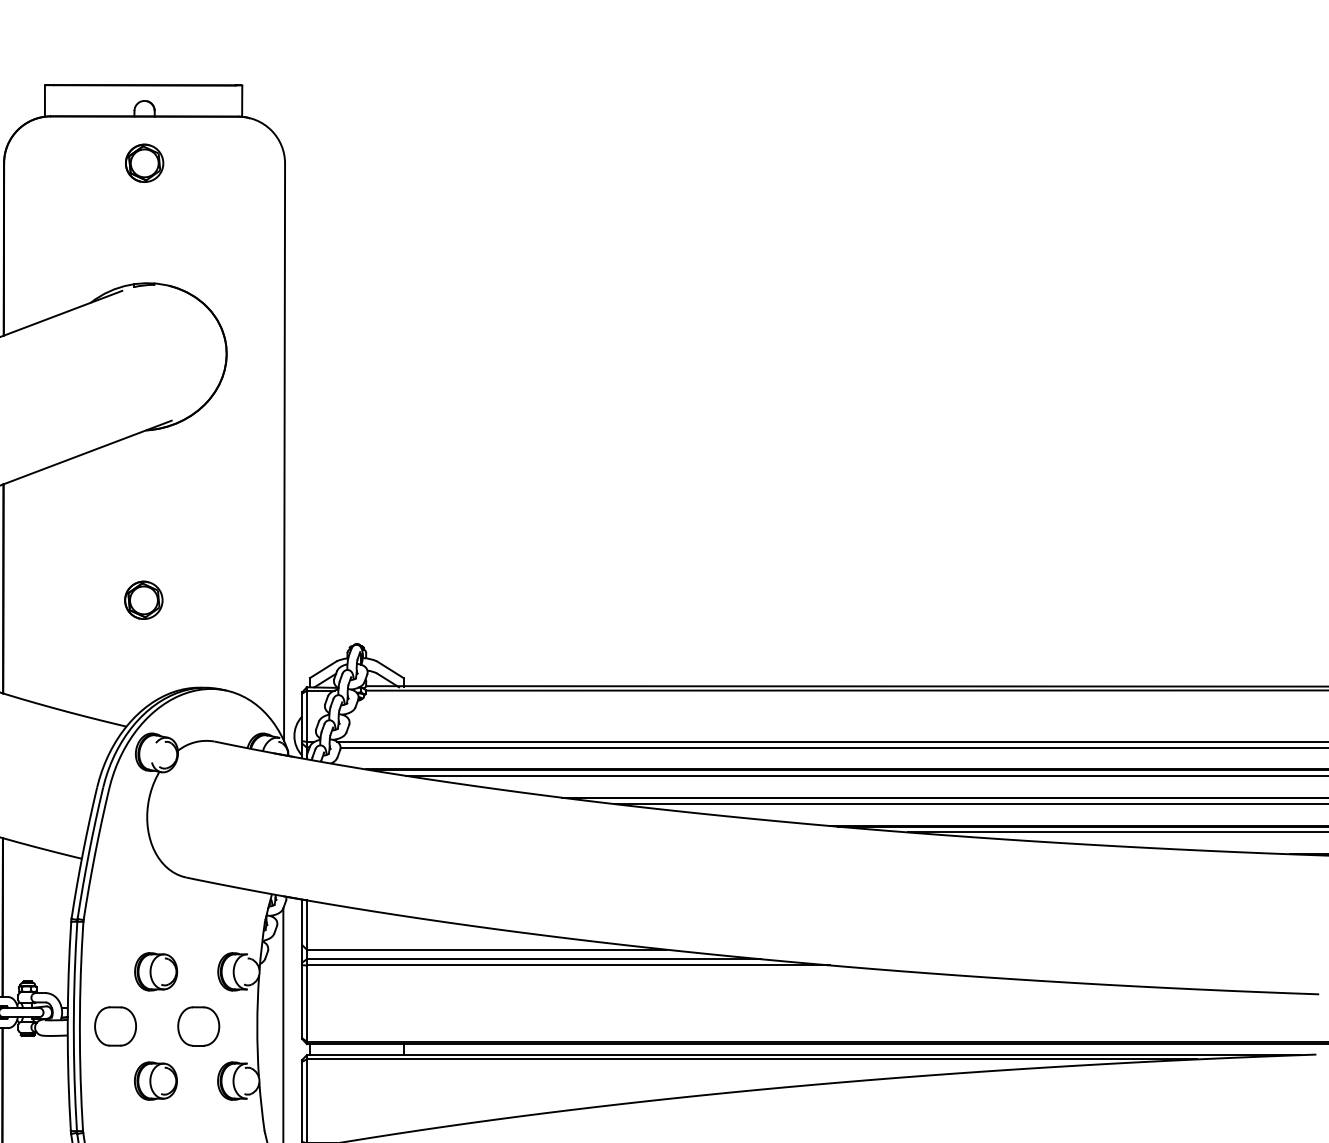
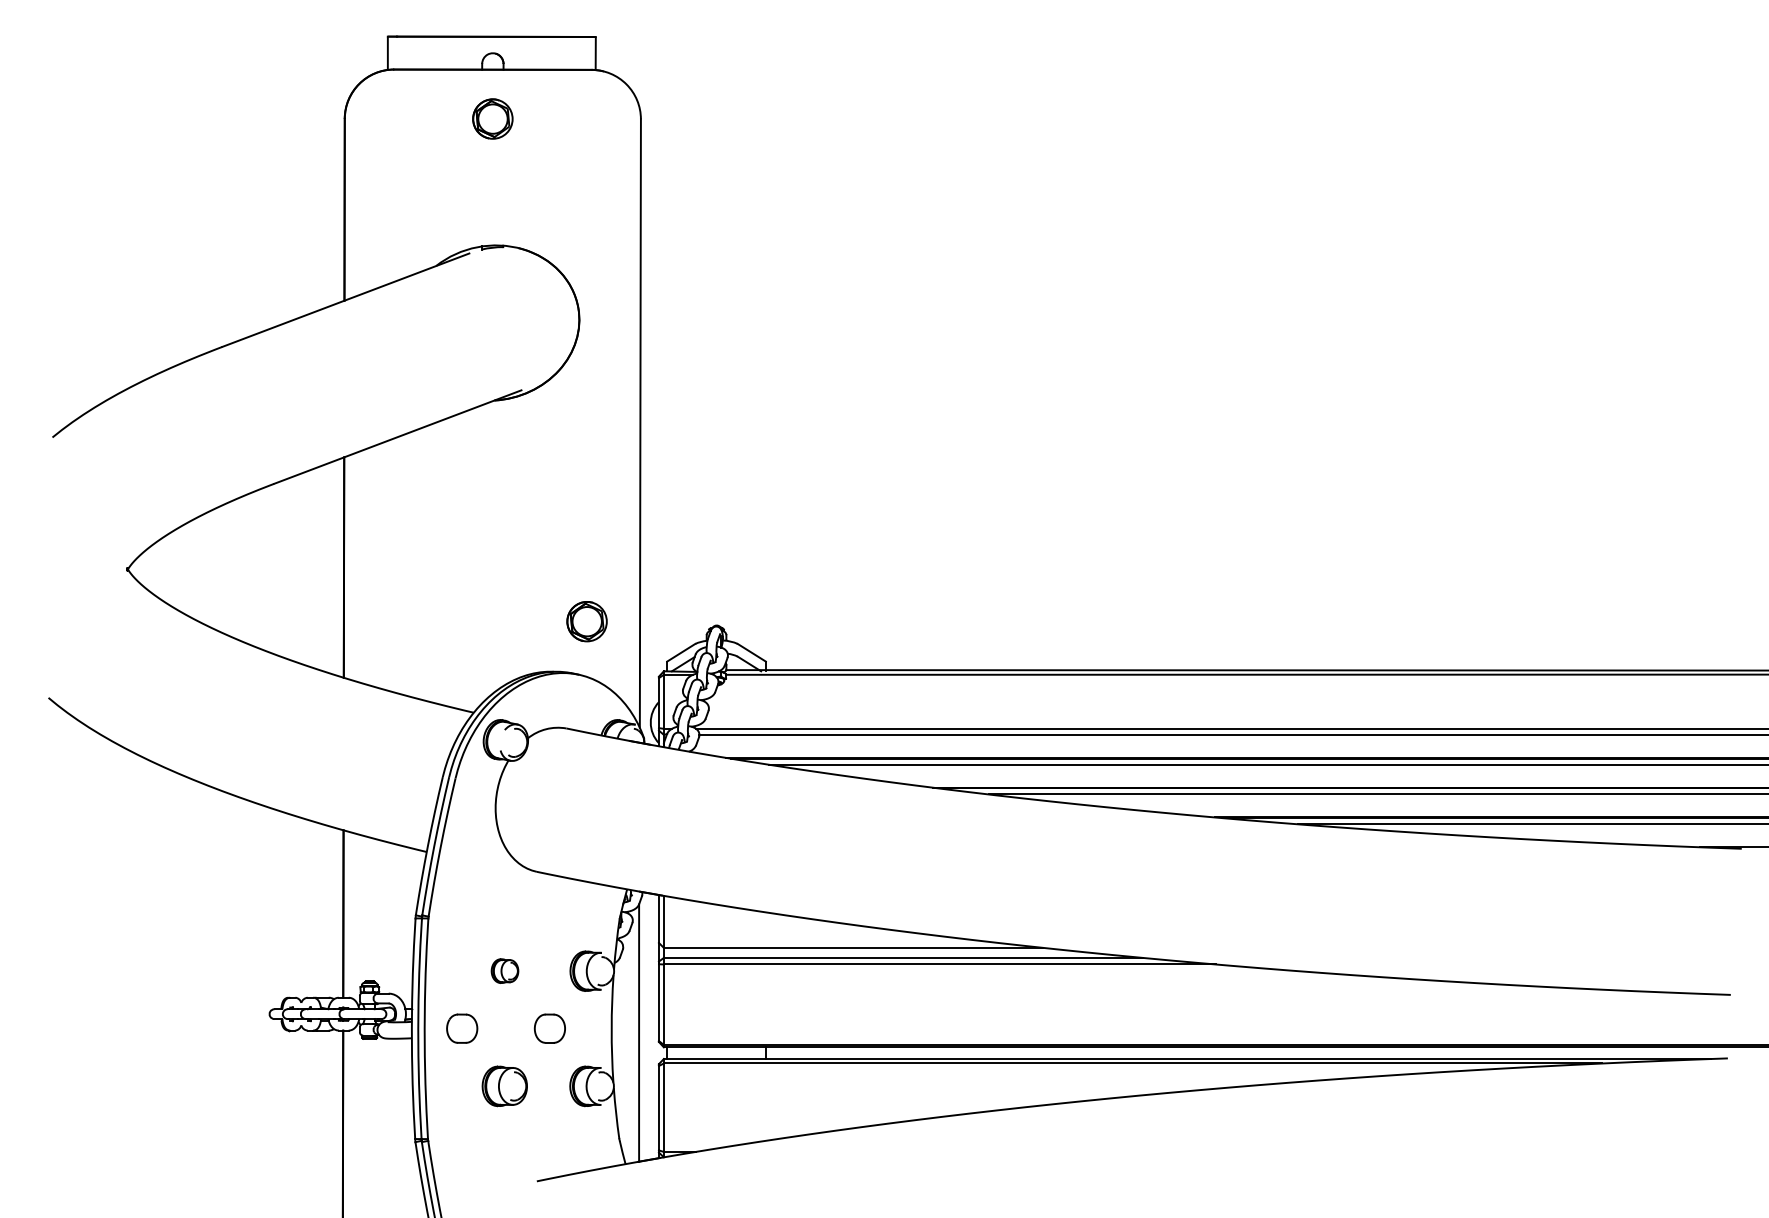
part: (143, 600) -> (586, 621), moved
part: (155, 971) -> (504, 970), size x0.6
part: (114, 1026) -> (461, 1028), size x0.7
part: (198, 1026) -> (549, 1028), size x0.7

